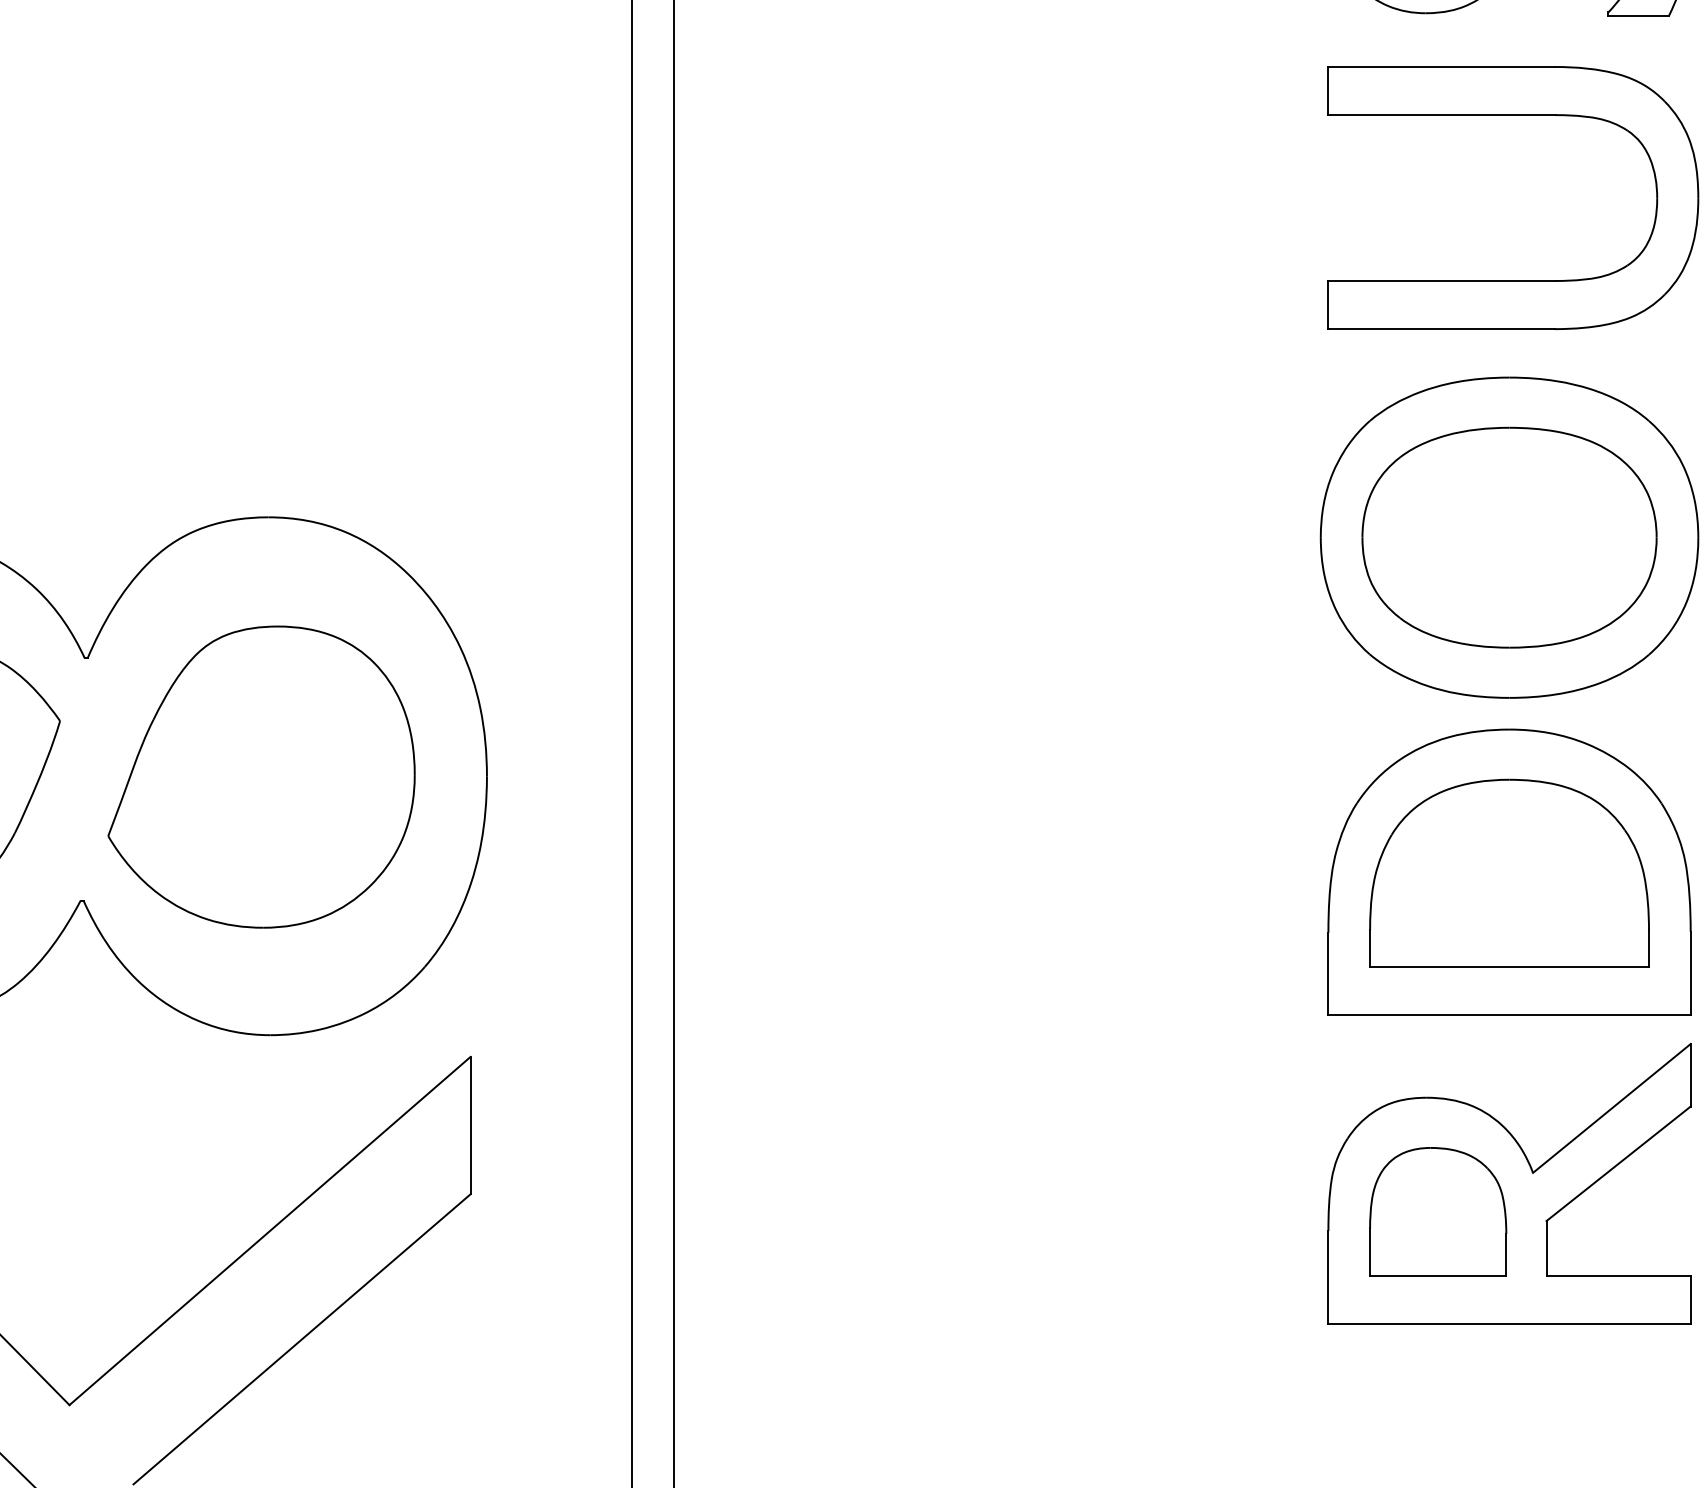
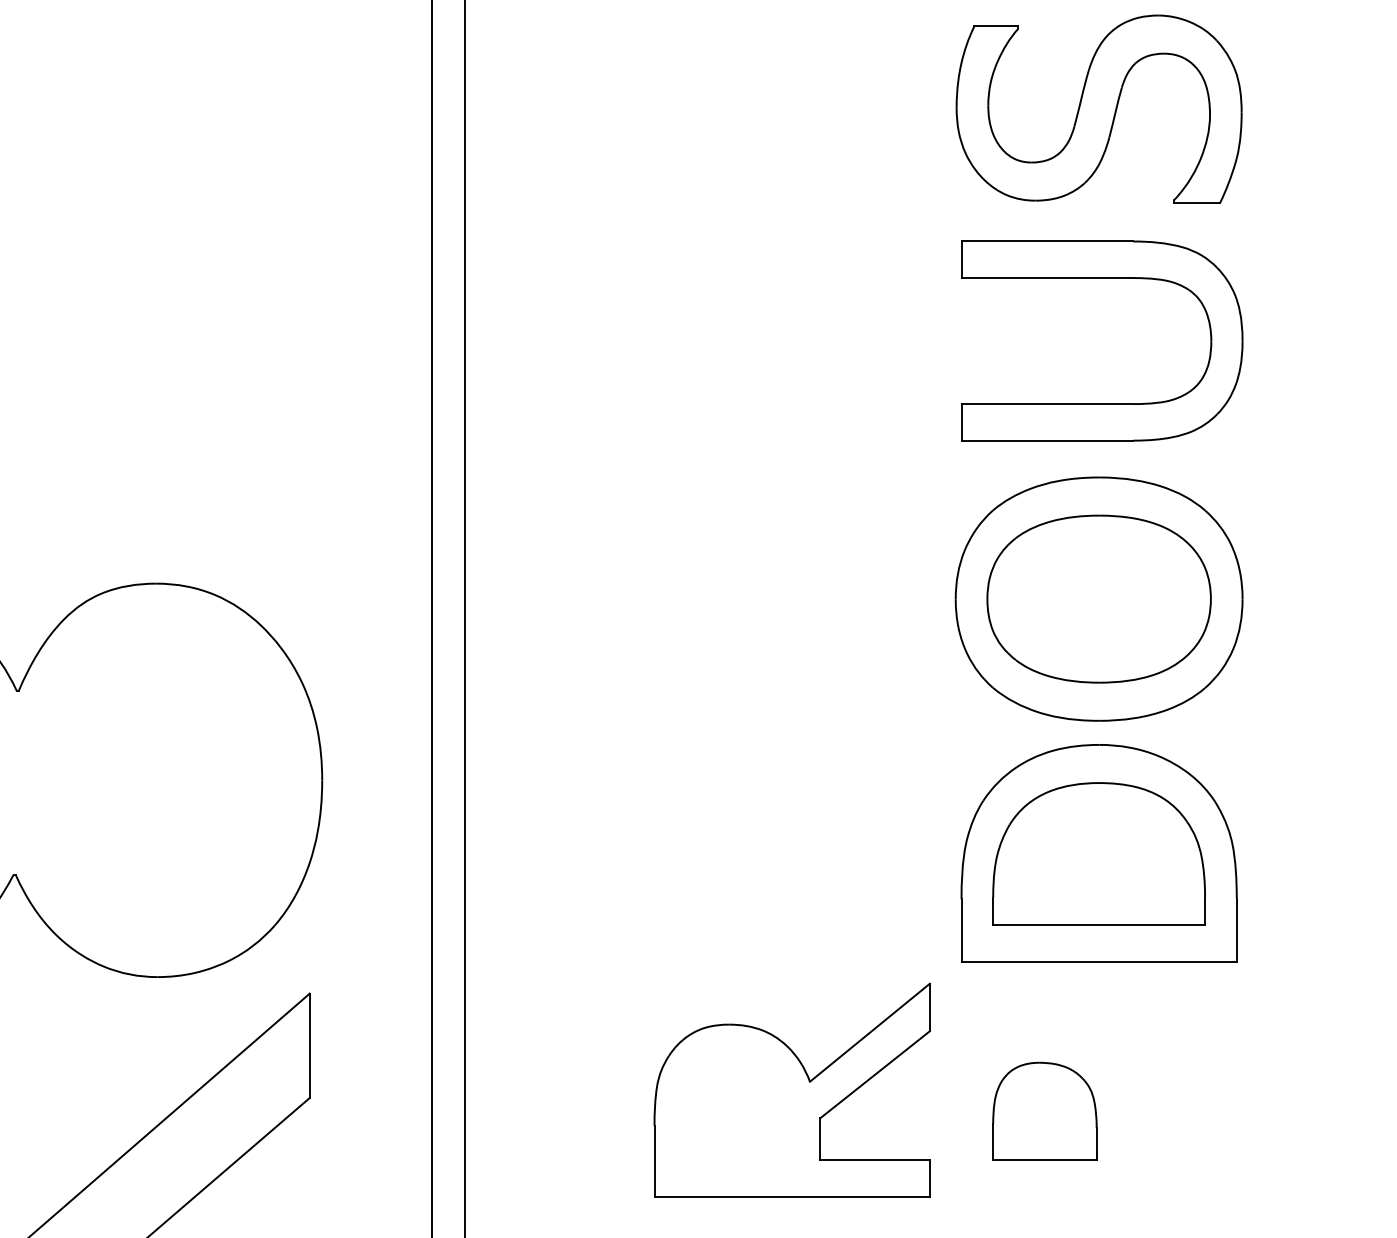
part: (260, 776) -> (150, 780), removed
part: (1508, 1183) -> (791, 1089), moved

